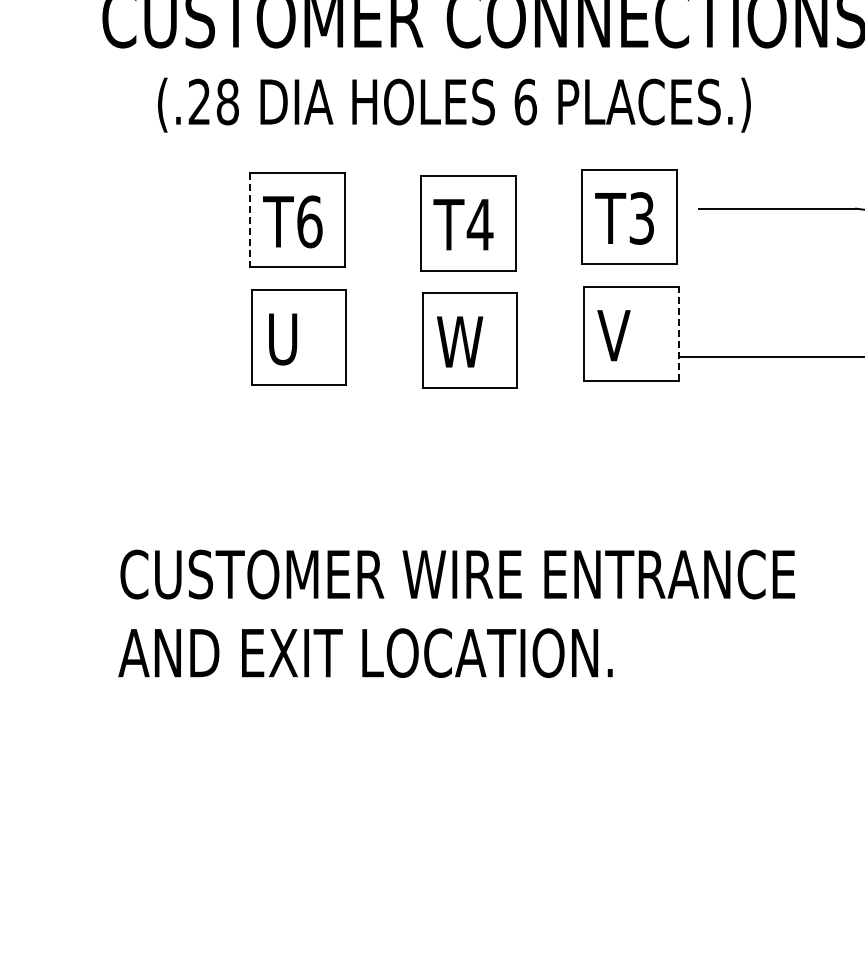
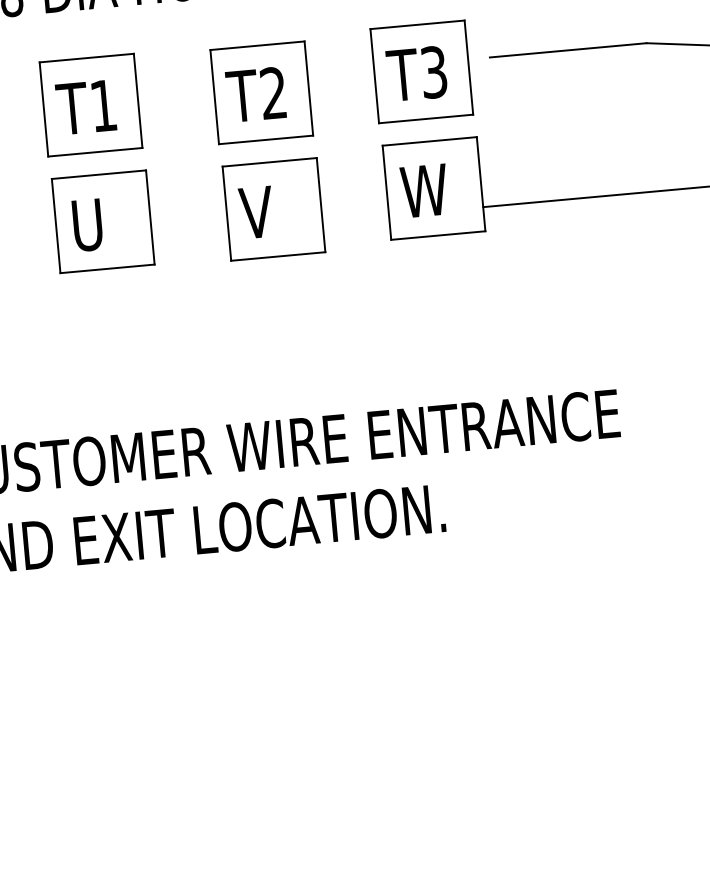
line: (249, 220) -> (43, 109), dashed -> solid
text: (309, 221) -> (103, 105), T6 -> T1
text: (479, 224) -> (272, 93), T4 -> T2
line: (678, 333) -> (481, 183), dashed -> solid
text: (620, 335) -> (423, 190), V -> W
text: (459, 341) -> (263, 211), W -> V

